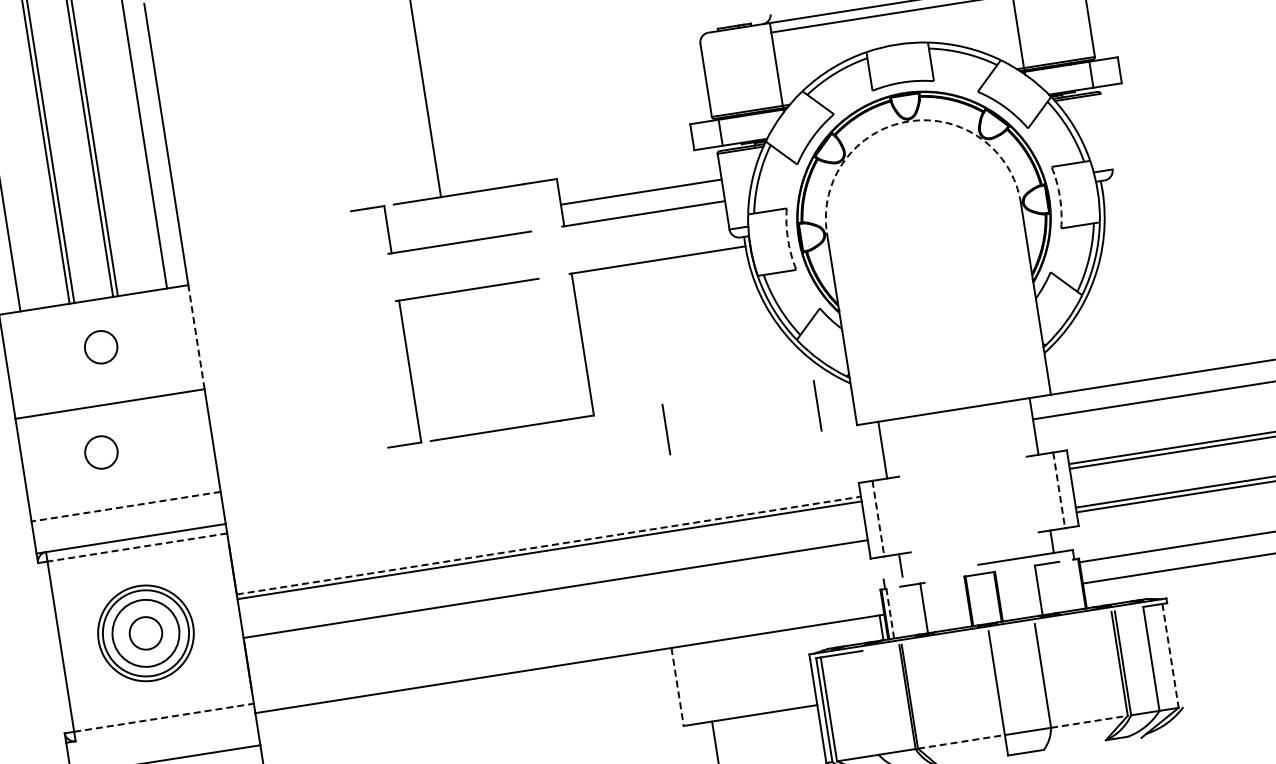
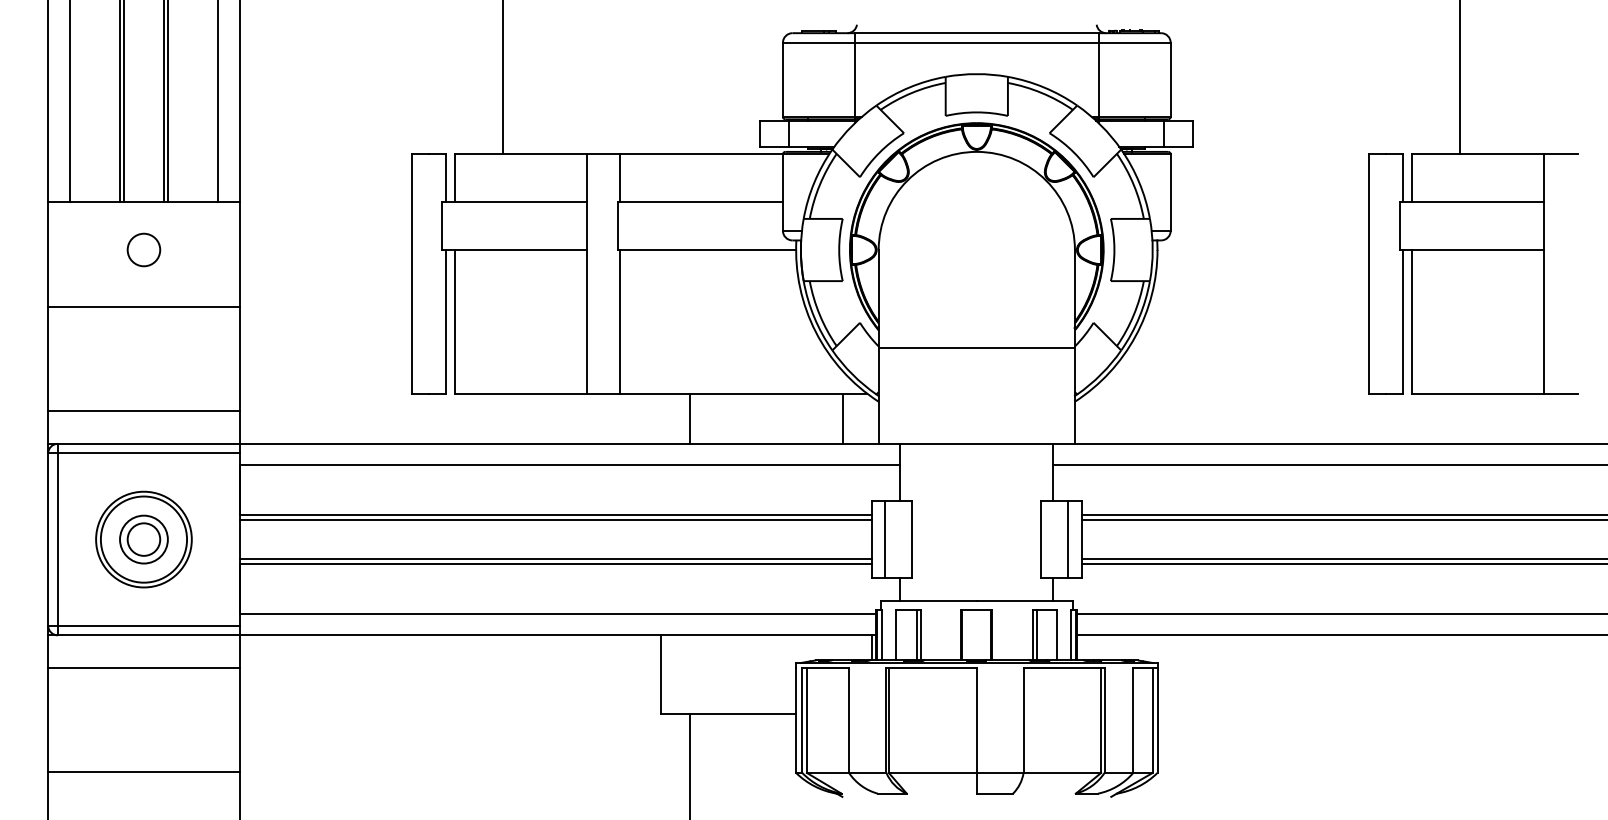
line: (735, 37) -> (818, 42), added
arc: (908, 121) -> (976, 151), dashed -> solid
line: (1106, 131) -> (1170, 192), added
line: (641, 192) -> (701, 154), moved
arc: (1060, 197) -> (1114, 250), dashed -> solid
line: (397, 228) -> (455, 178), added
arc: (788, 240) -> (839, 250), dashed -> solid
line: (566, 250) -> (618, 226), added
line: (392, 277) -> (442, 226), added
line: (542, 302) -> (586, 273), added
line: (938, 315) -> (976, 348), added
line: (370, 328) -> (412, 273), added
line: (196, 336) -> (239, 254), dashed -> solid
line: (420, 369) -> (455, 321), added
line: (715, 396) -> (743, 393), added
circle: (100, 452) -> (127, 353), removed
line: (540, 474) -> (558, 443), added
line: (1059, 491) -> (1068, 540), dashed -> solid
line: (554, 494) -> (569, 465), added
line: (1032, 494) -> (1041, 539), added
line: (125, 506) -> (143, 411), dashed -> solid
line: (905, 514) -> (912, 539), added
line: (878, 519) -> (885, 540), dashed -> solid
line: (548, 545) -> (555, 515), dashed -> solid
line: (137, 547) -> (148, 453), dashed -> solid
line: (930, 572) -> (928, 600), added
line: (1077, 584) -> (1071, 635), added
line: (1063, 586) -> (1057, 635), added
line: (1043, 589) -> (1037, 635), added
line: (556, 594) -> (555, 564), added
line: (928, 607) -> (921, 635), added
line: (904, 611) -> (896, 635), added
line: (890, 612) -> (882, 634), dashed -> solid
line: (1074, 617) -> (1063, 667), added
circle: (145, 633) -> (143, 539), size x0.71
line: (943, 637) -> (931, 667), added
line: (565, 642) -> (557, 613), added
line: (51, 648) -> (48, 539), added
line: (1175, 654) -> (1157, 719), added
line: (1170, 656) -> (1152, 720), dashed -> solid
line: (677, 687) -> (660, 675), dashed -> solid
line: (870, 701) -> (849, 719), added
line: (163, 717) -> (148, 625), dashed -> solid
line: (1089, 721) -> (1062, 772), dashed -> solid
line: (165, 727) -> (148, 635), added
line: (961, 741) -> (932, 772), dashed -> solid

